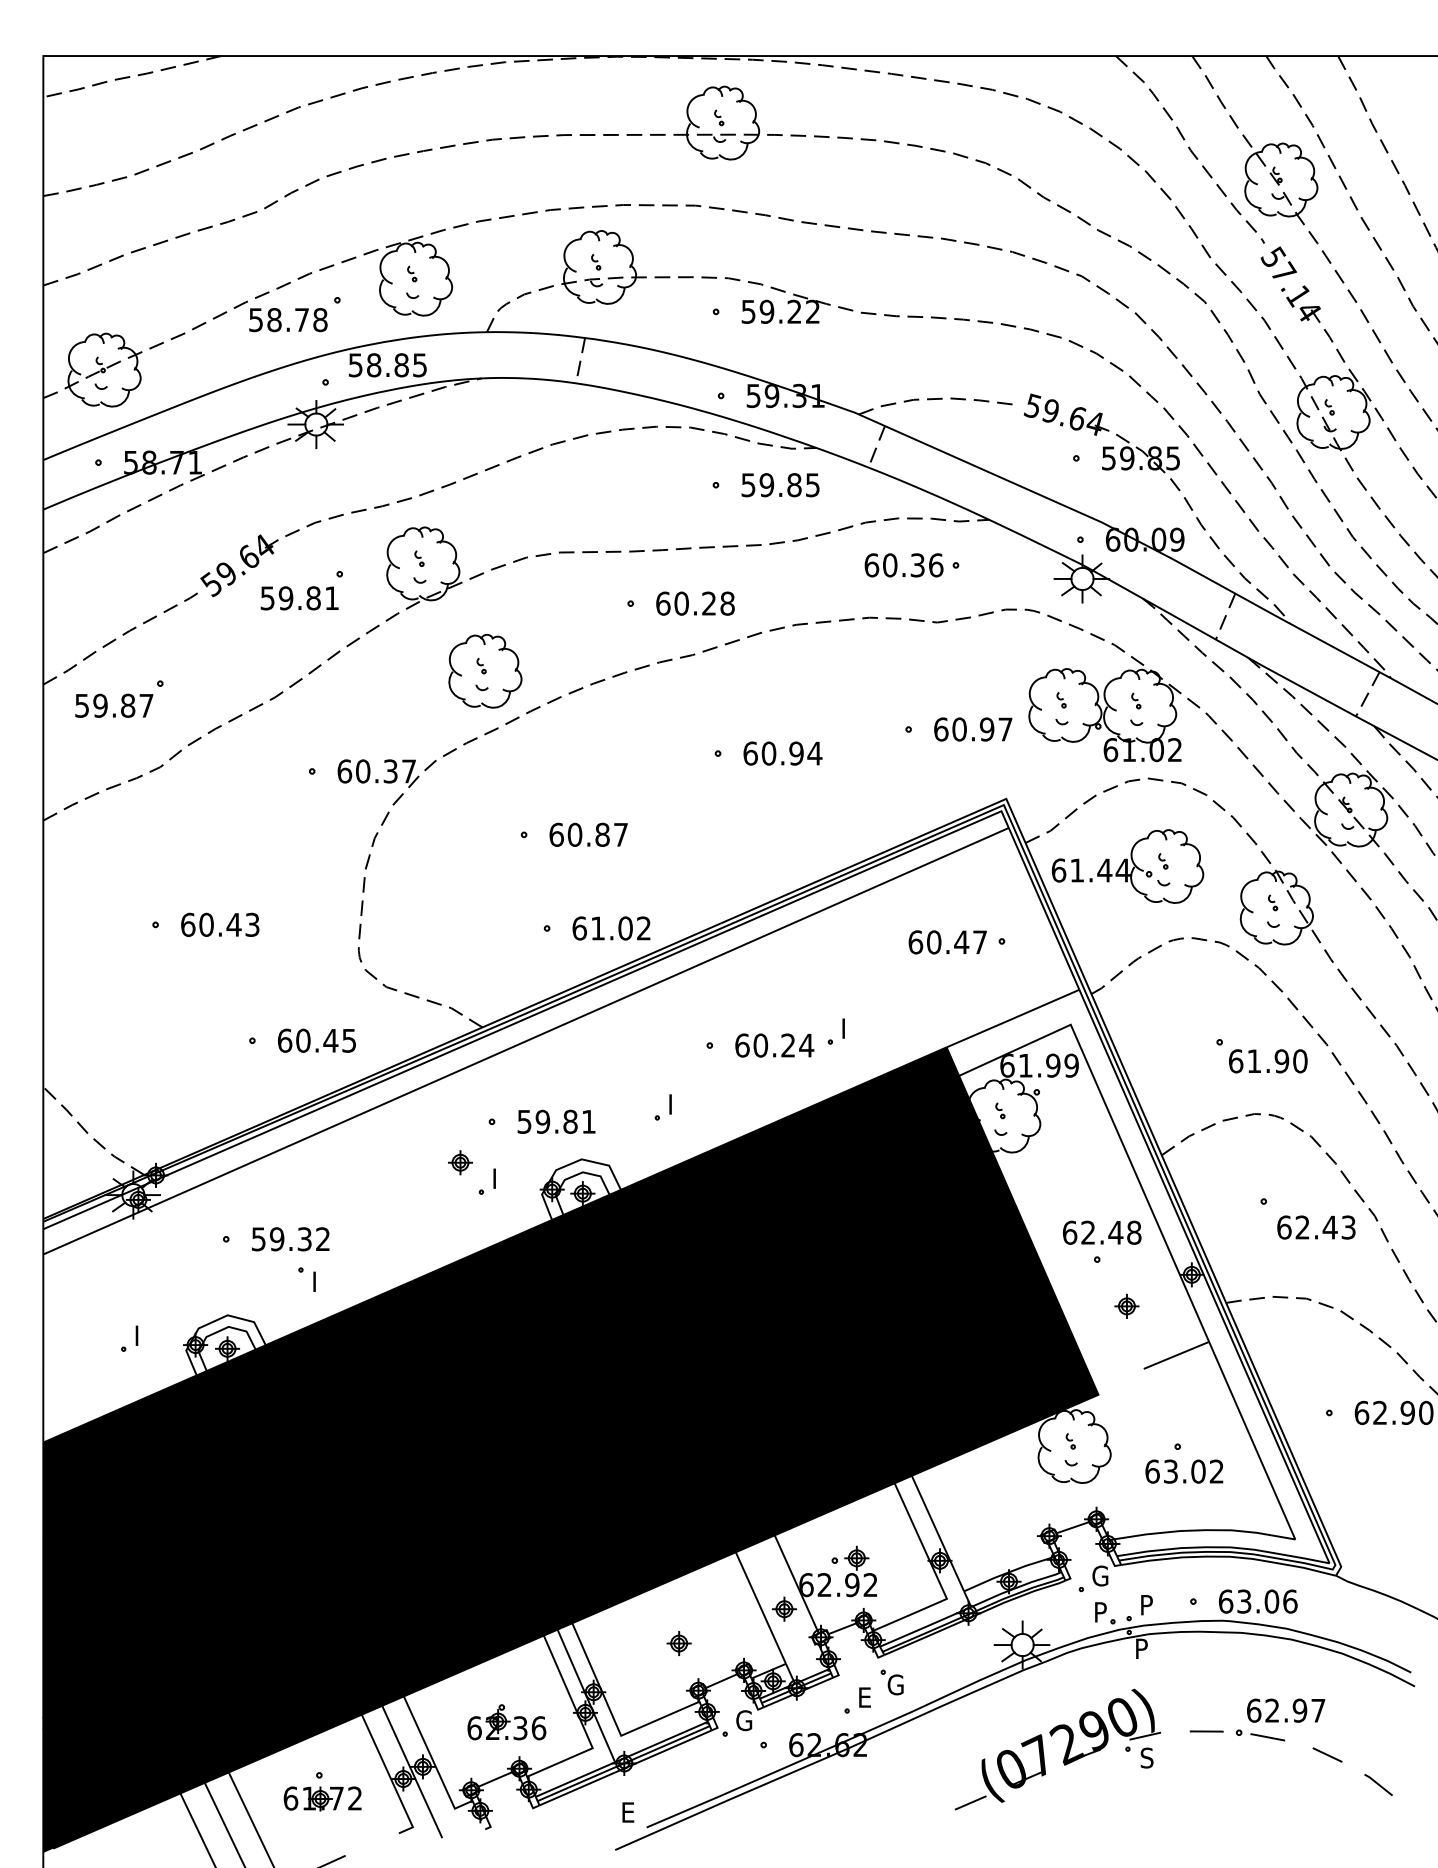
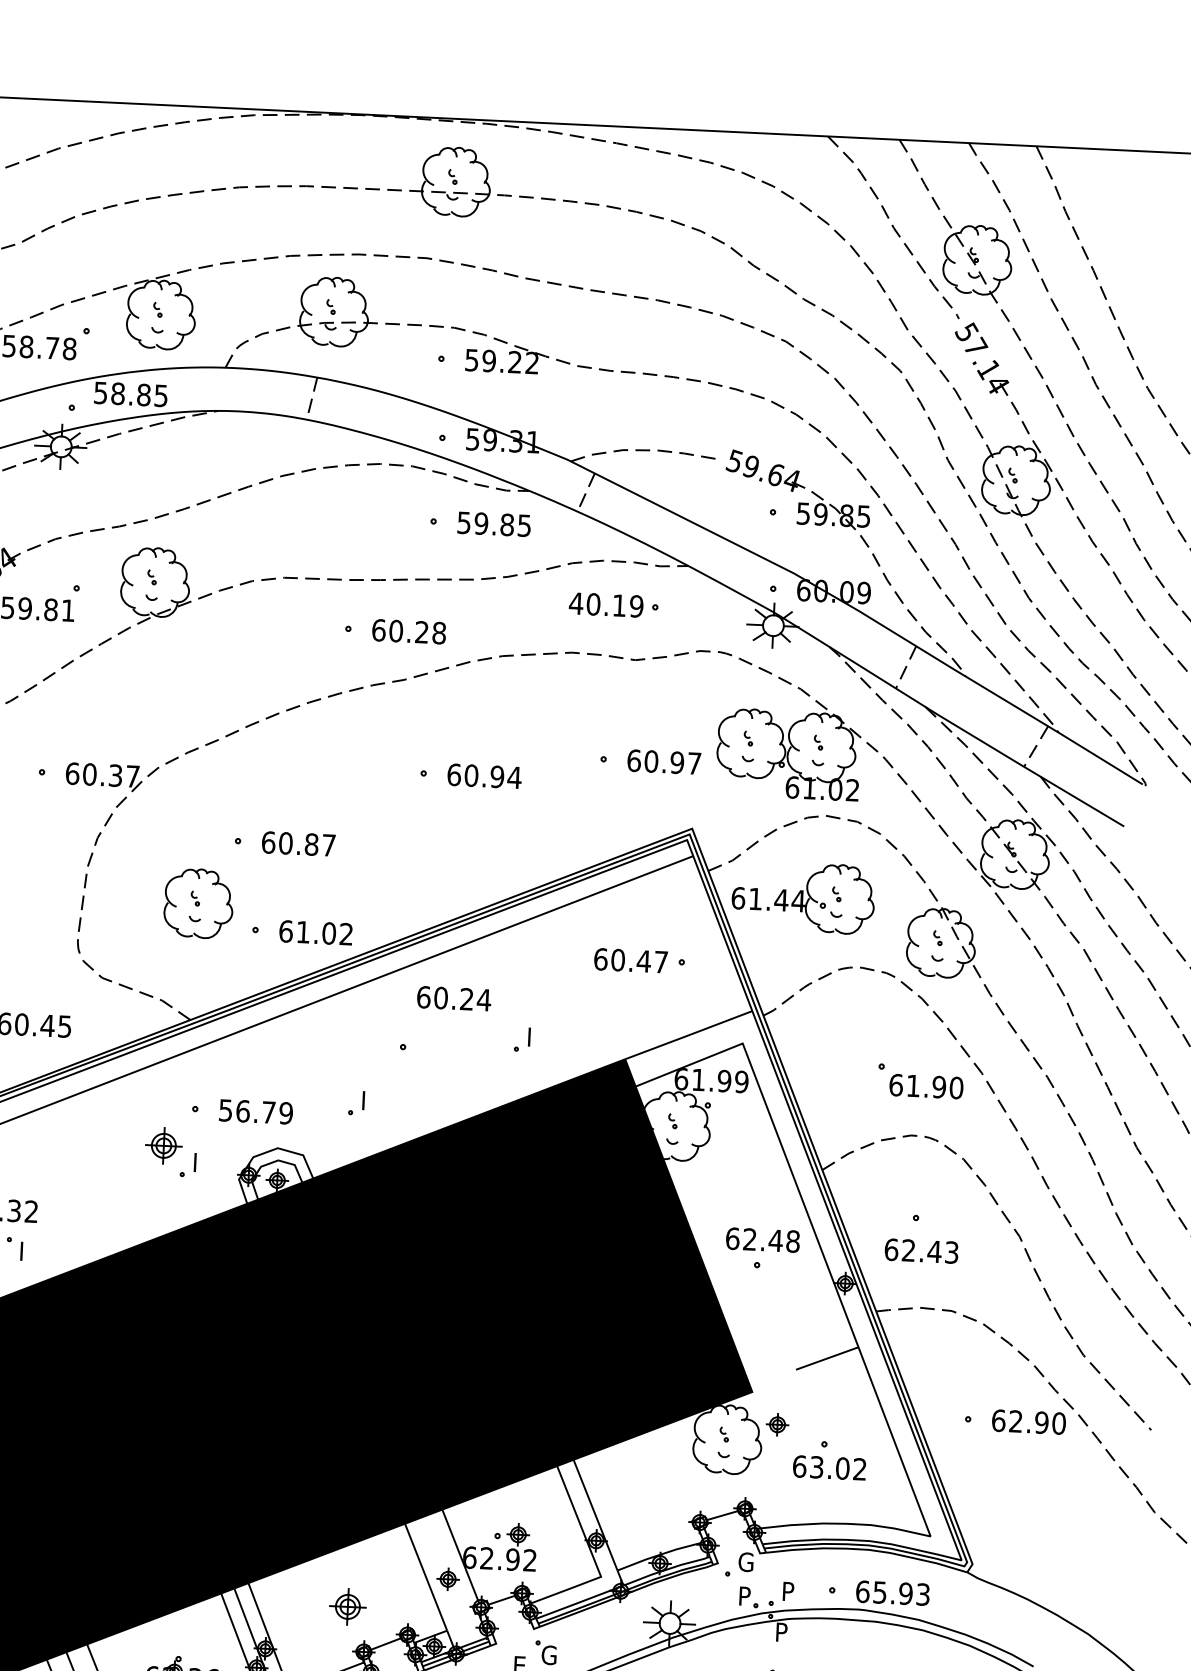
text: (903, 565) -> (606, 605), 60.36 -> 40.19
part: (485, 670) -> (198, 902), moved
text: (774, 1045) -> (453, 998), moved
text: (565, 1121) -> (264, 1111), 59.81 -> 56.79
part: (460, 1162) -> (163, 1145), size x1.6
text: (1316, 1227) -> (921, 1251), moved
part: (1126, 1305) -> (777, 1423), moved
text: (1267, 1601) -> (901, 1593), 63.06 -> 65.93
part: (678, 1643) -> (347, 1606), size x1.6

